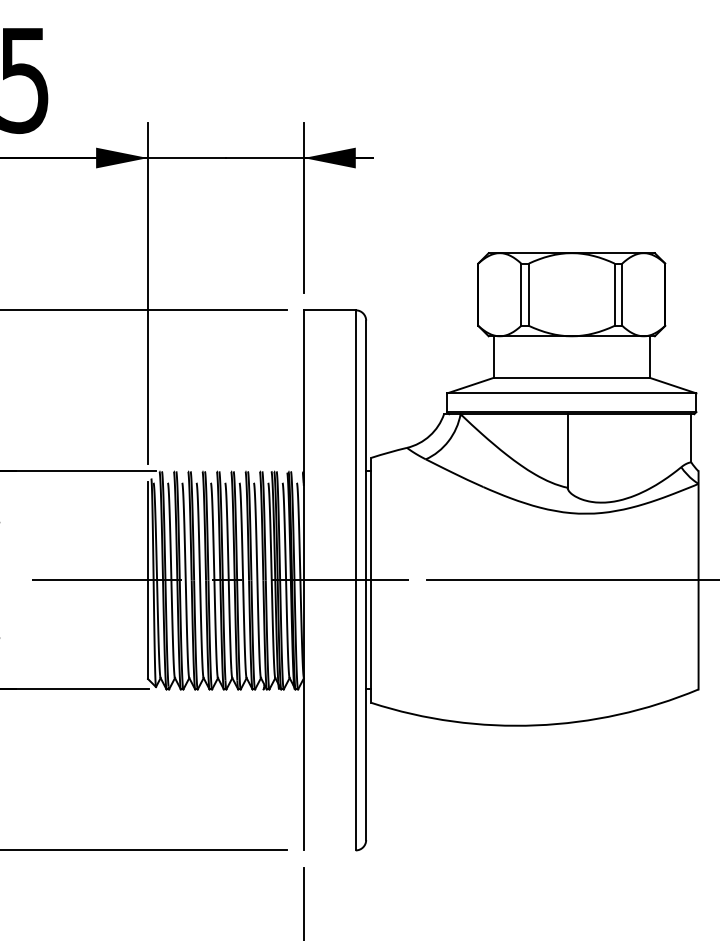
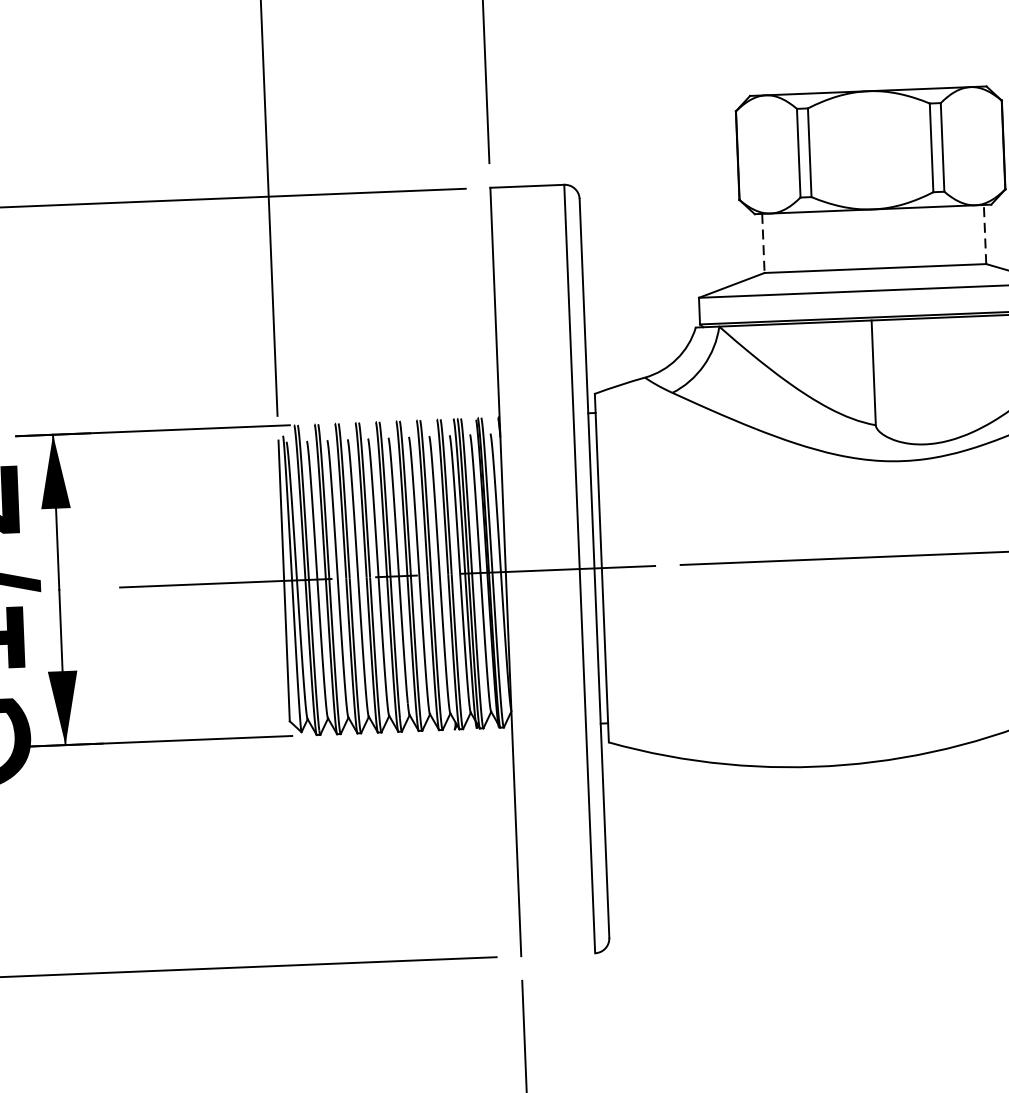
line: (493, 357) -> (762, 244), solid -> dashed
line: (649, 357) -> (984, 235), solid -> dashed

